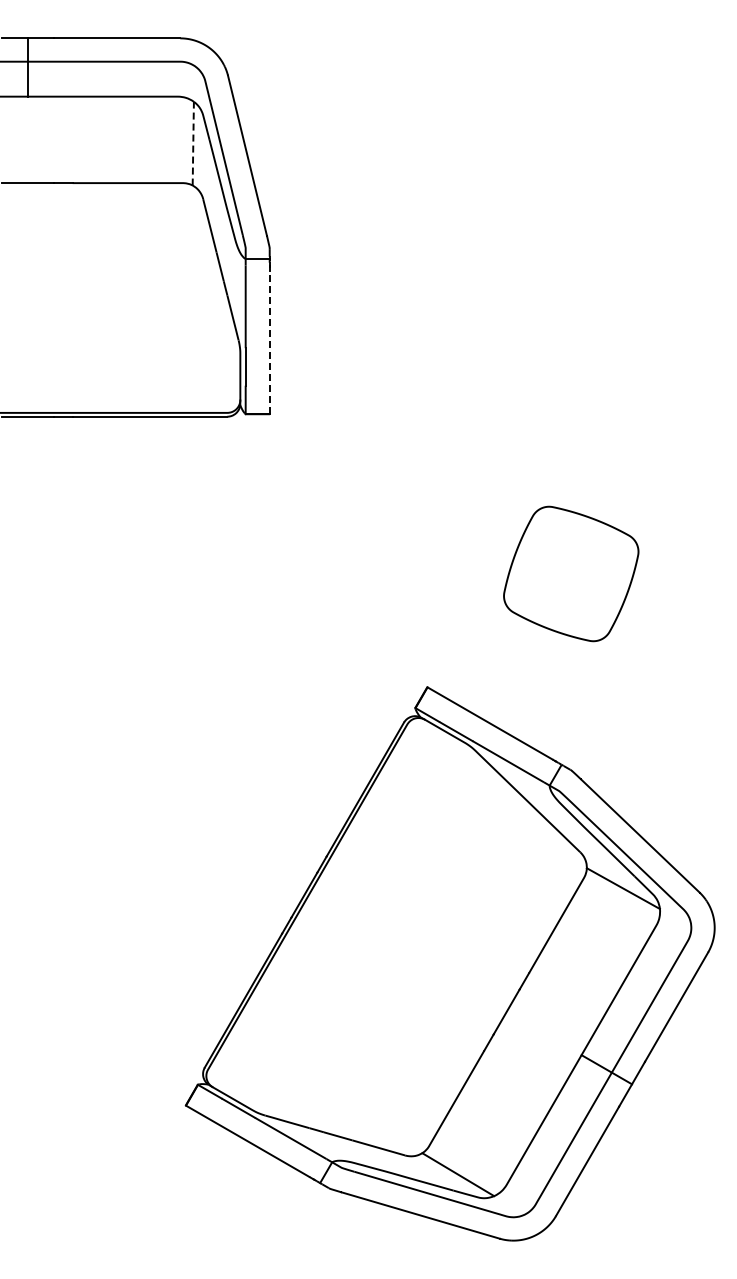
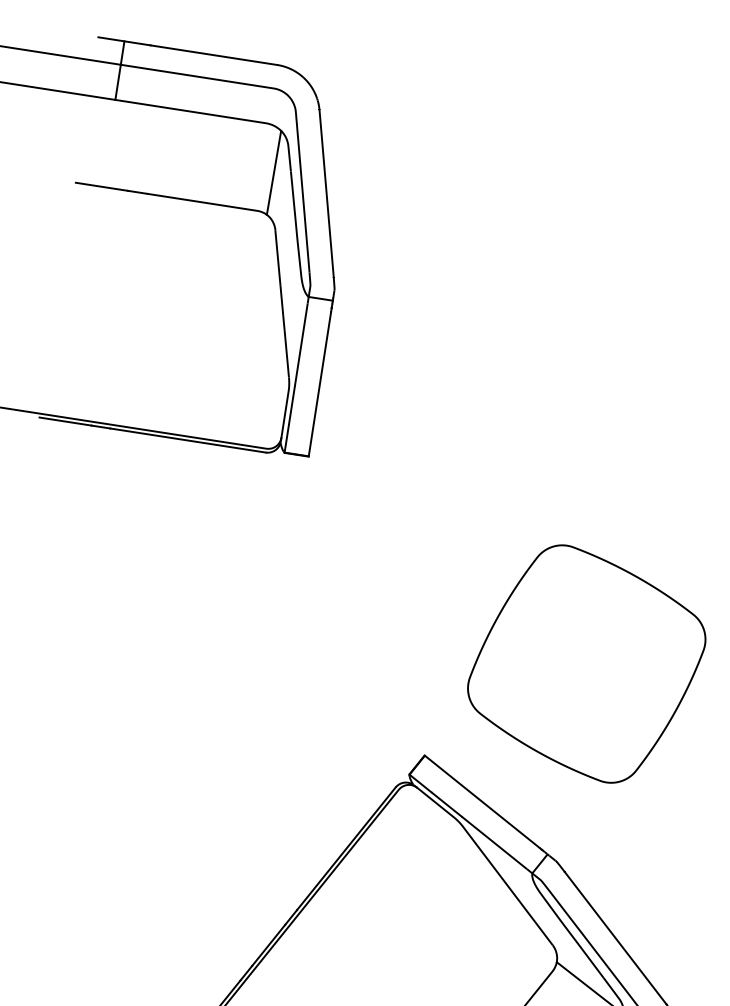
line: (193, 143) -> (274, 172), dashed -> solid
line: (269, 342) -> (319, 384), dashed -> solid
part: (571, 573) -> (587, 663), size x1.67

